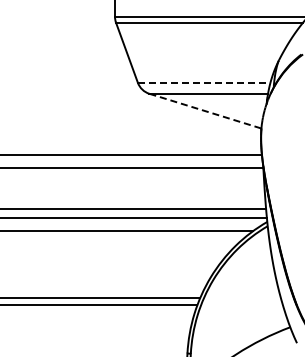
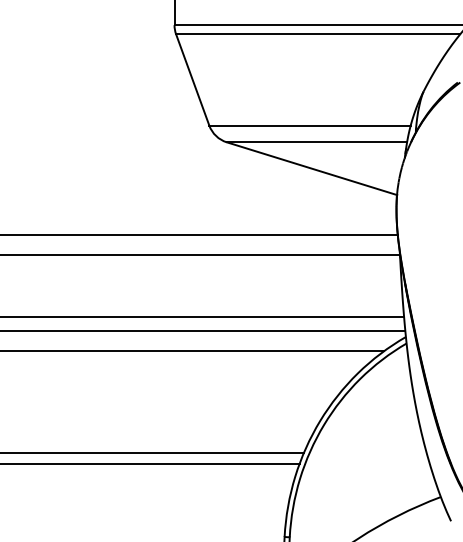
line: (204, 82) -> (310, 125), dashed -> solid
line: (205, 111) -> (312, 169), dashed -> solid

